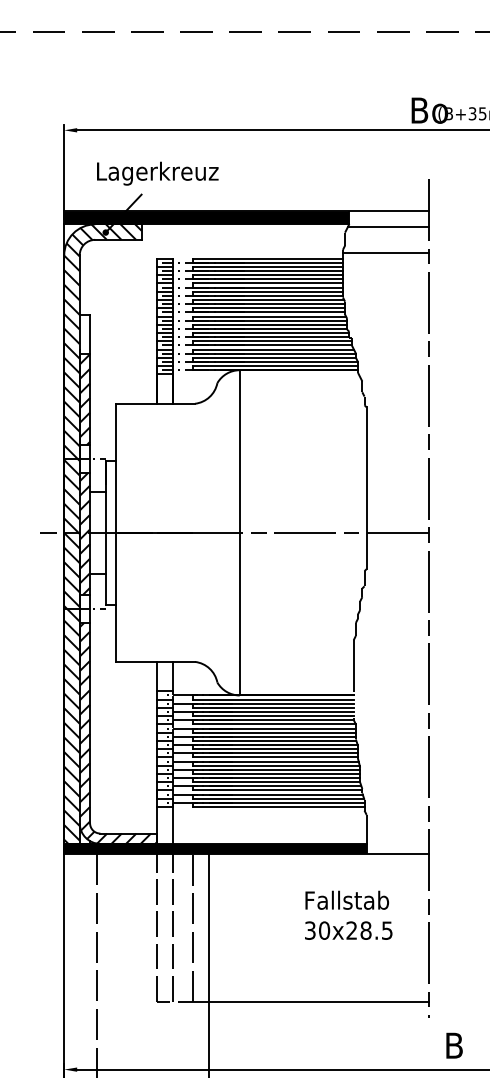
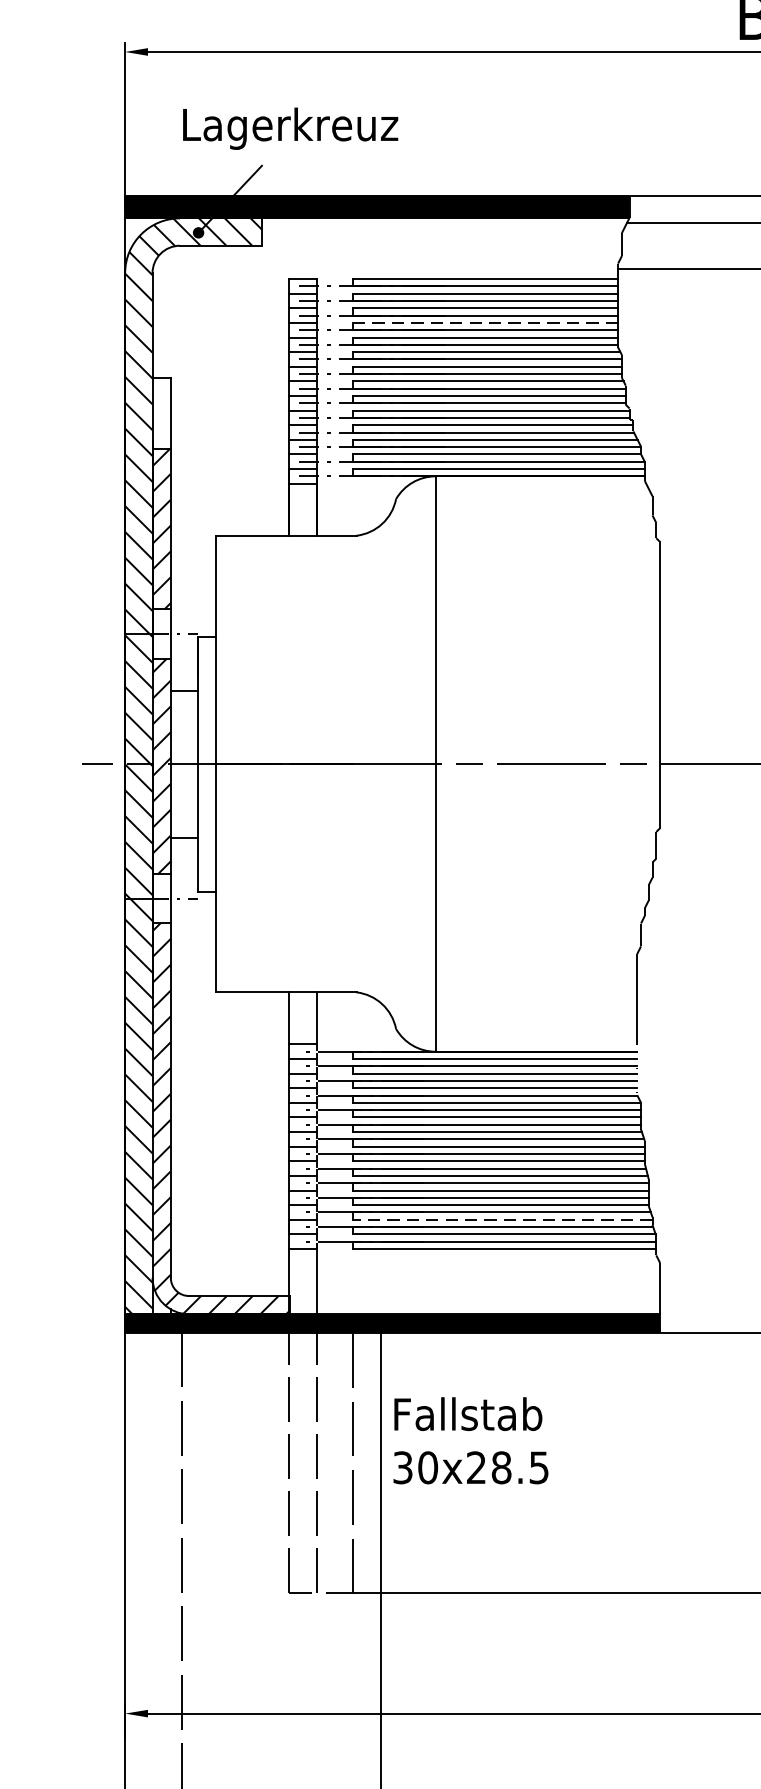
line: (268, 283) -> (486, 322), solid -> dashed
line: (277, 790) -> (502, 1219), solid -> dashed
text: (348, 914) -> (470, 1439), moved

